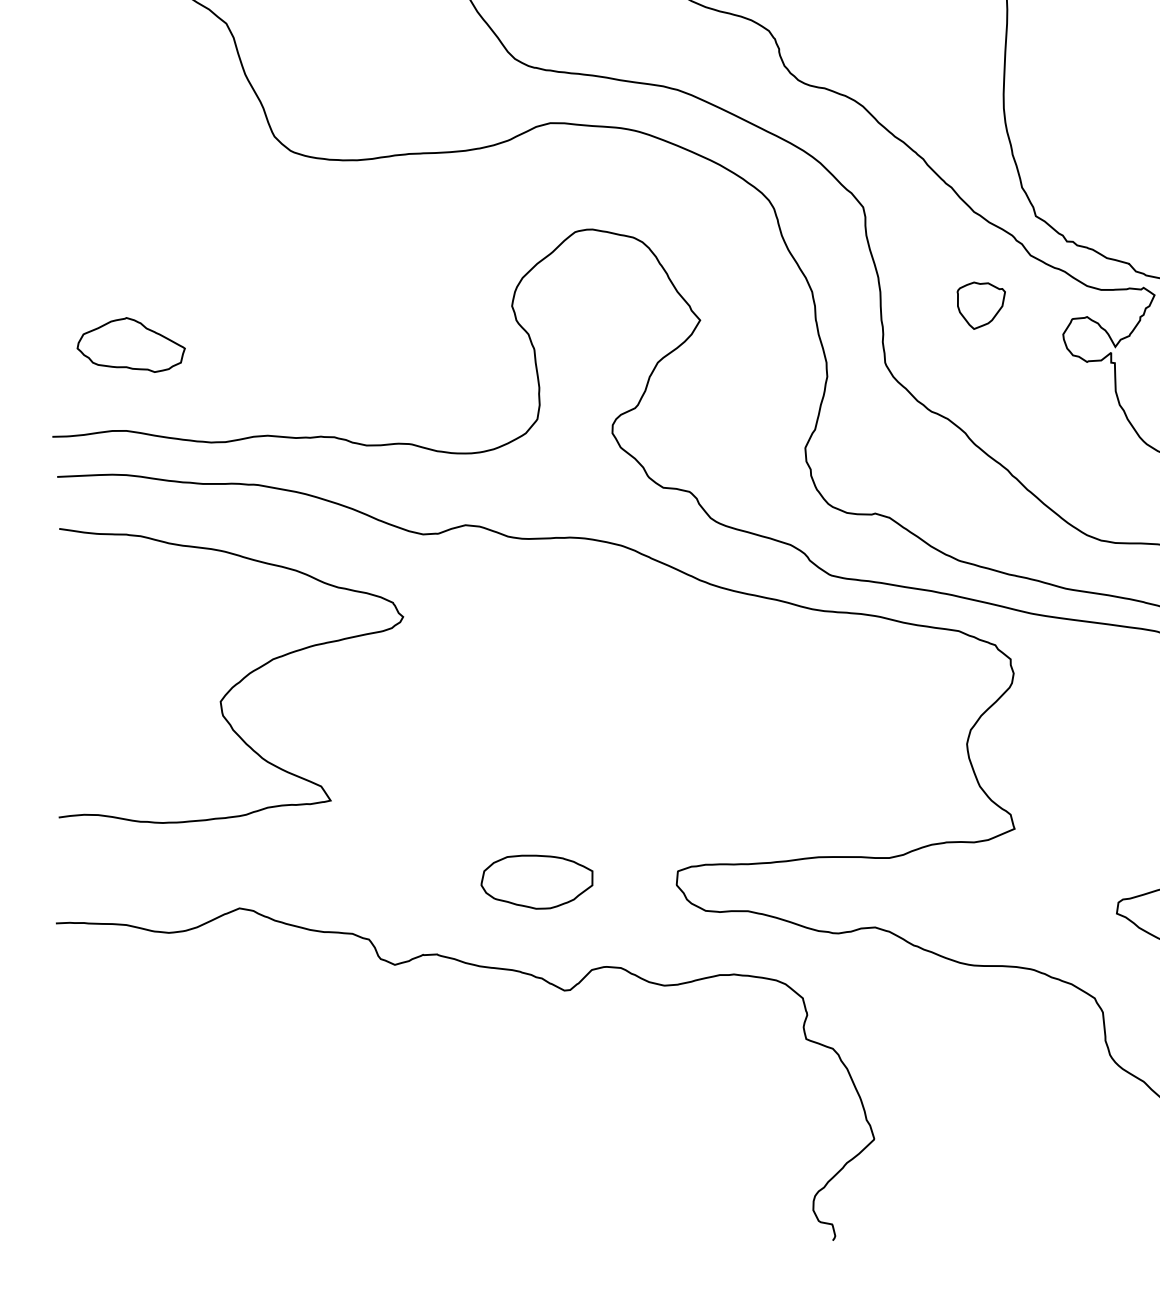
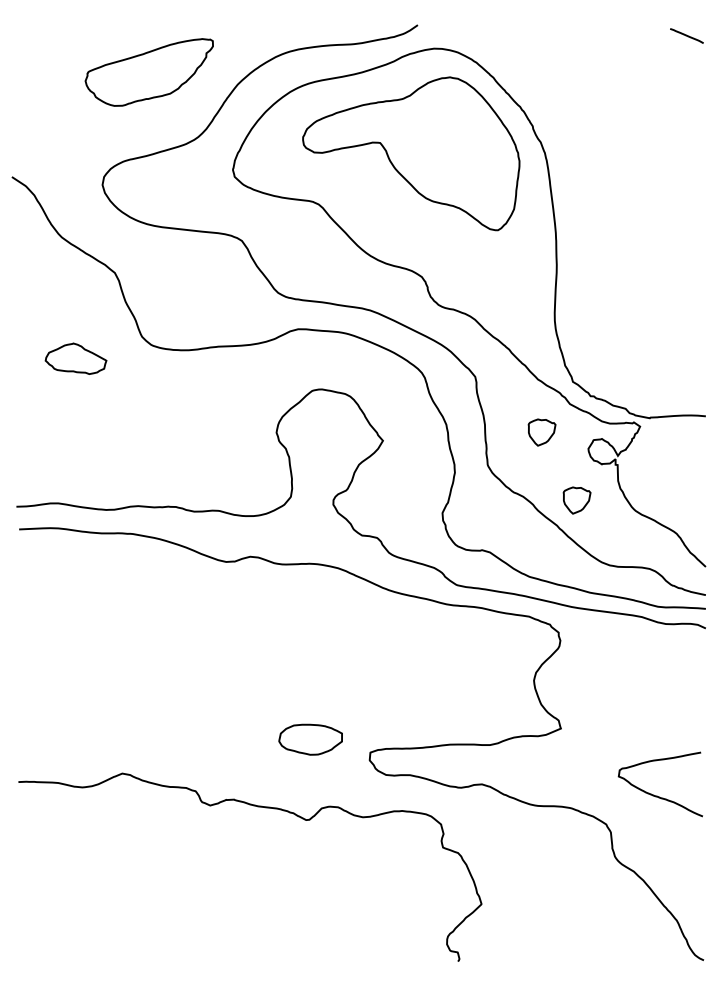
part: (130, 344) -> (75, 358), moved
part: (1042, 425) -> (576, 500), added
curve: (236, 682) -> (120, 645), removed
part: (536, 881) -> (310, 739), moved

